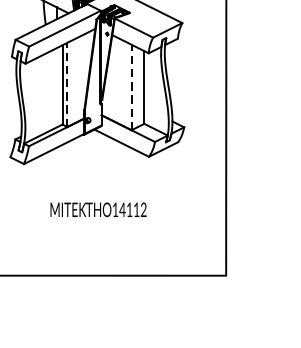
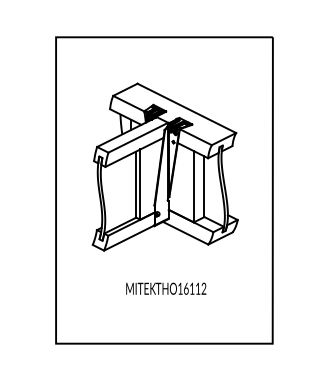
line: (67, 84) -> (140, 184), dashed -> solid
line: (131, 87) -> (193, 186), dashed -> solid
text: (121, 209) -> (185, 288), THO14112 -> THO16112

